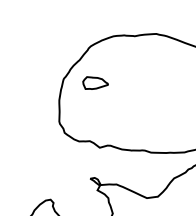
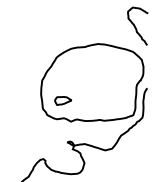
part: (96, 83) -> (63, 100), moved

